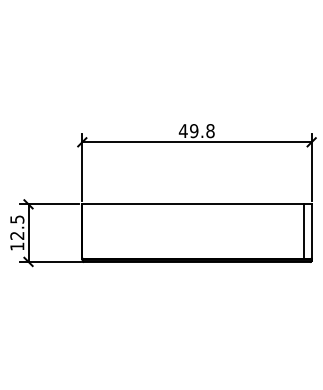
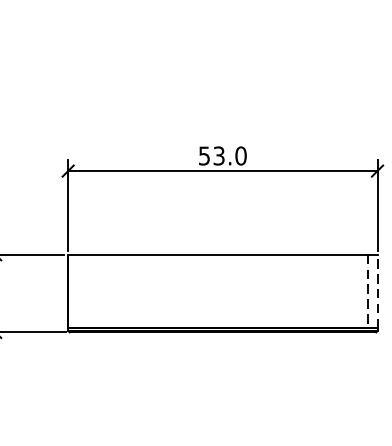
text: (196, 131) -> (222, 156), 49.8 -> 53.0
line: (311, 231) -> (377, 291), solid -> dashed
line: (304, 232) -> (367, 292), solid -> dashed

